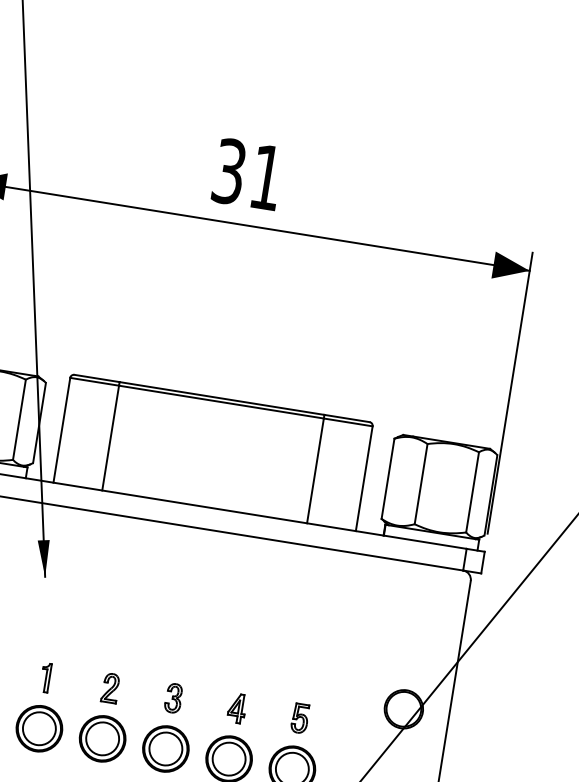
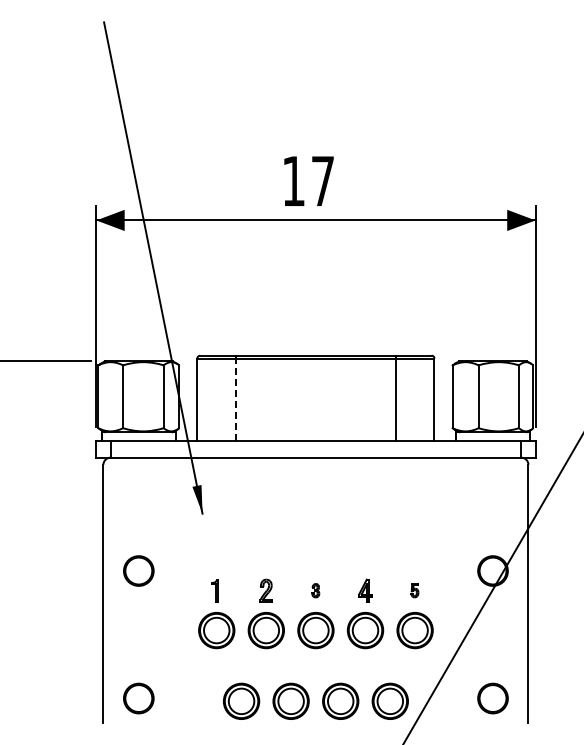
text: (247, 173) -> (307, 180), 31 -> 17
line: (110, 437) -> (235, 399), solid -> dashed
part: (173, 697) -> (315, 590), size x0.6
part: (299, 718) -> (414, 590), size x0.6

